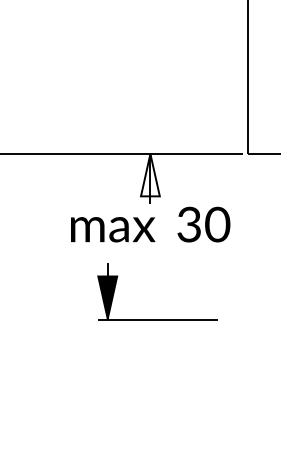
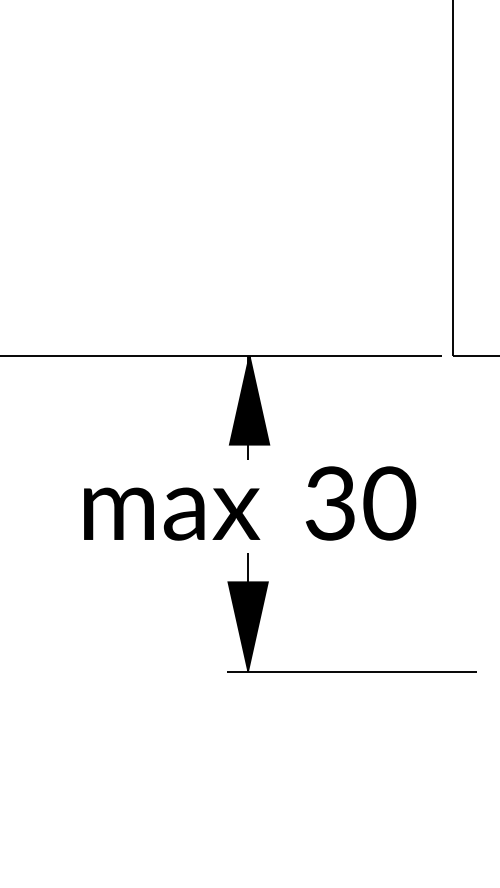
fill: (149, 174) -> (247, 399), added
part: (157, 319) -> (351, 671), moved

